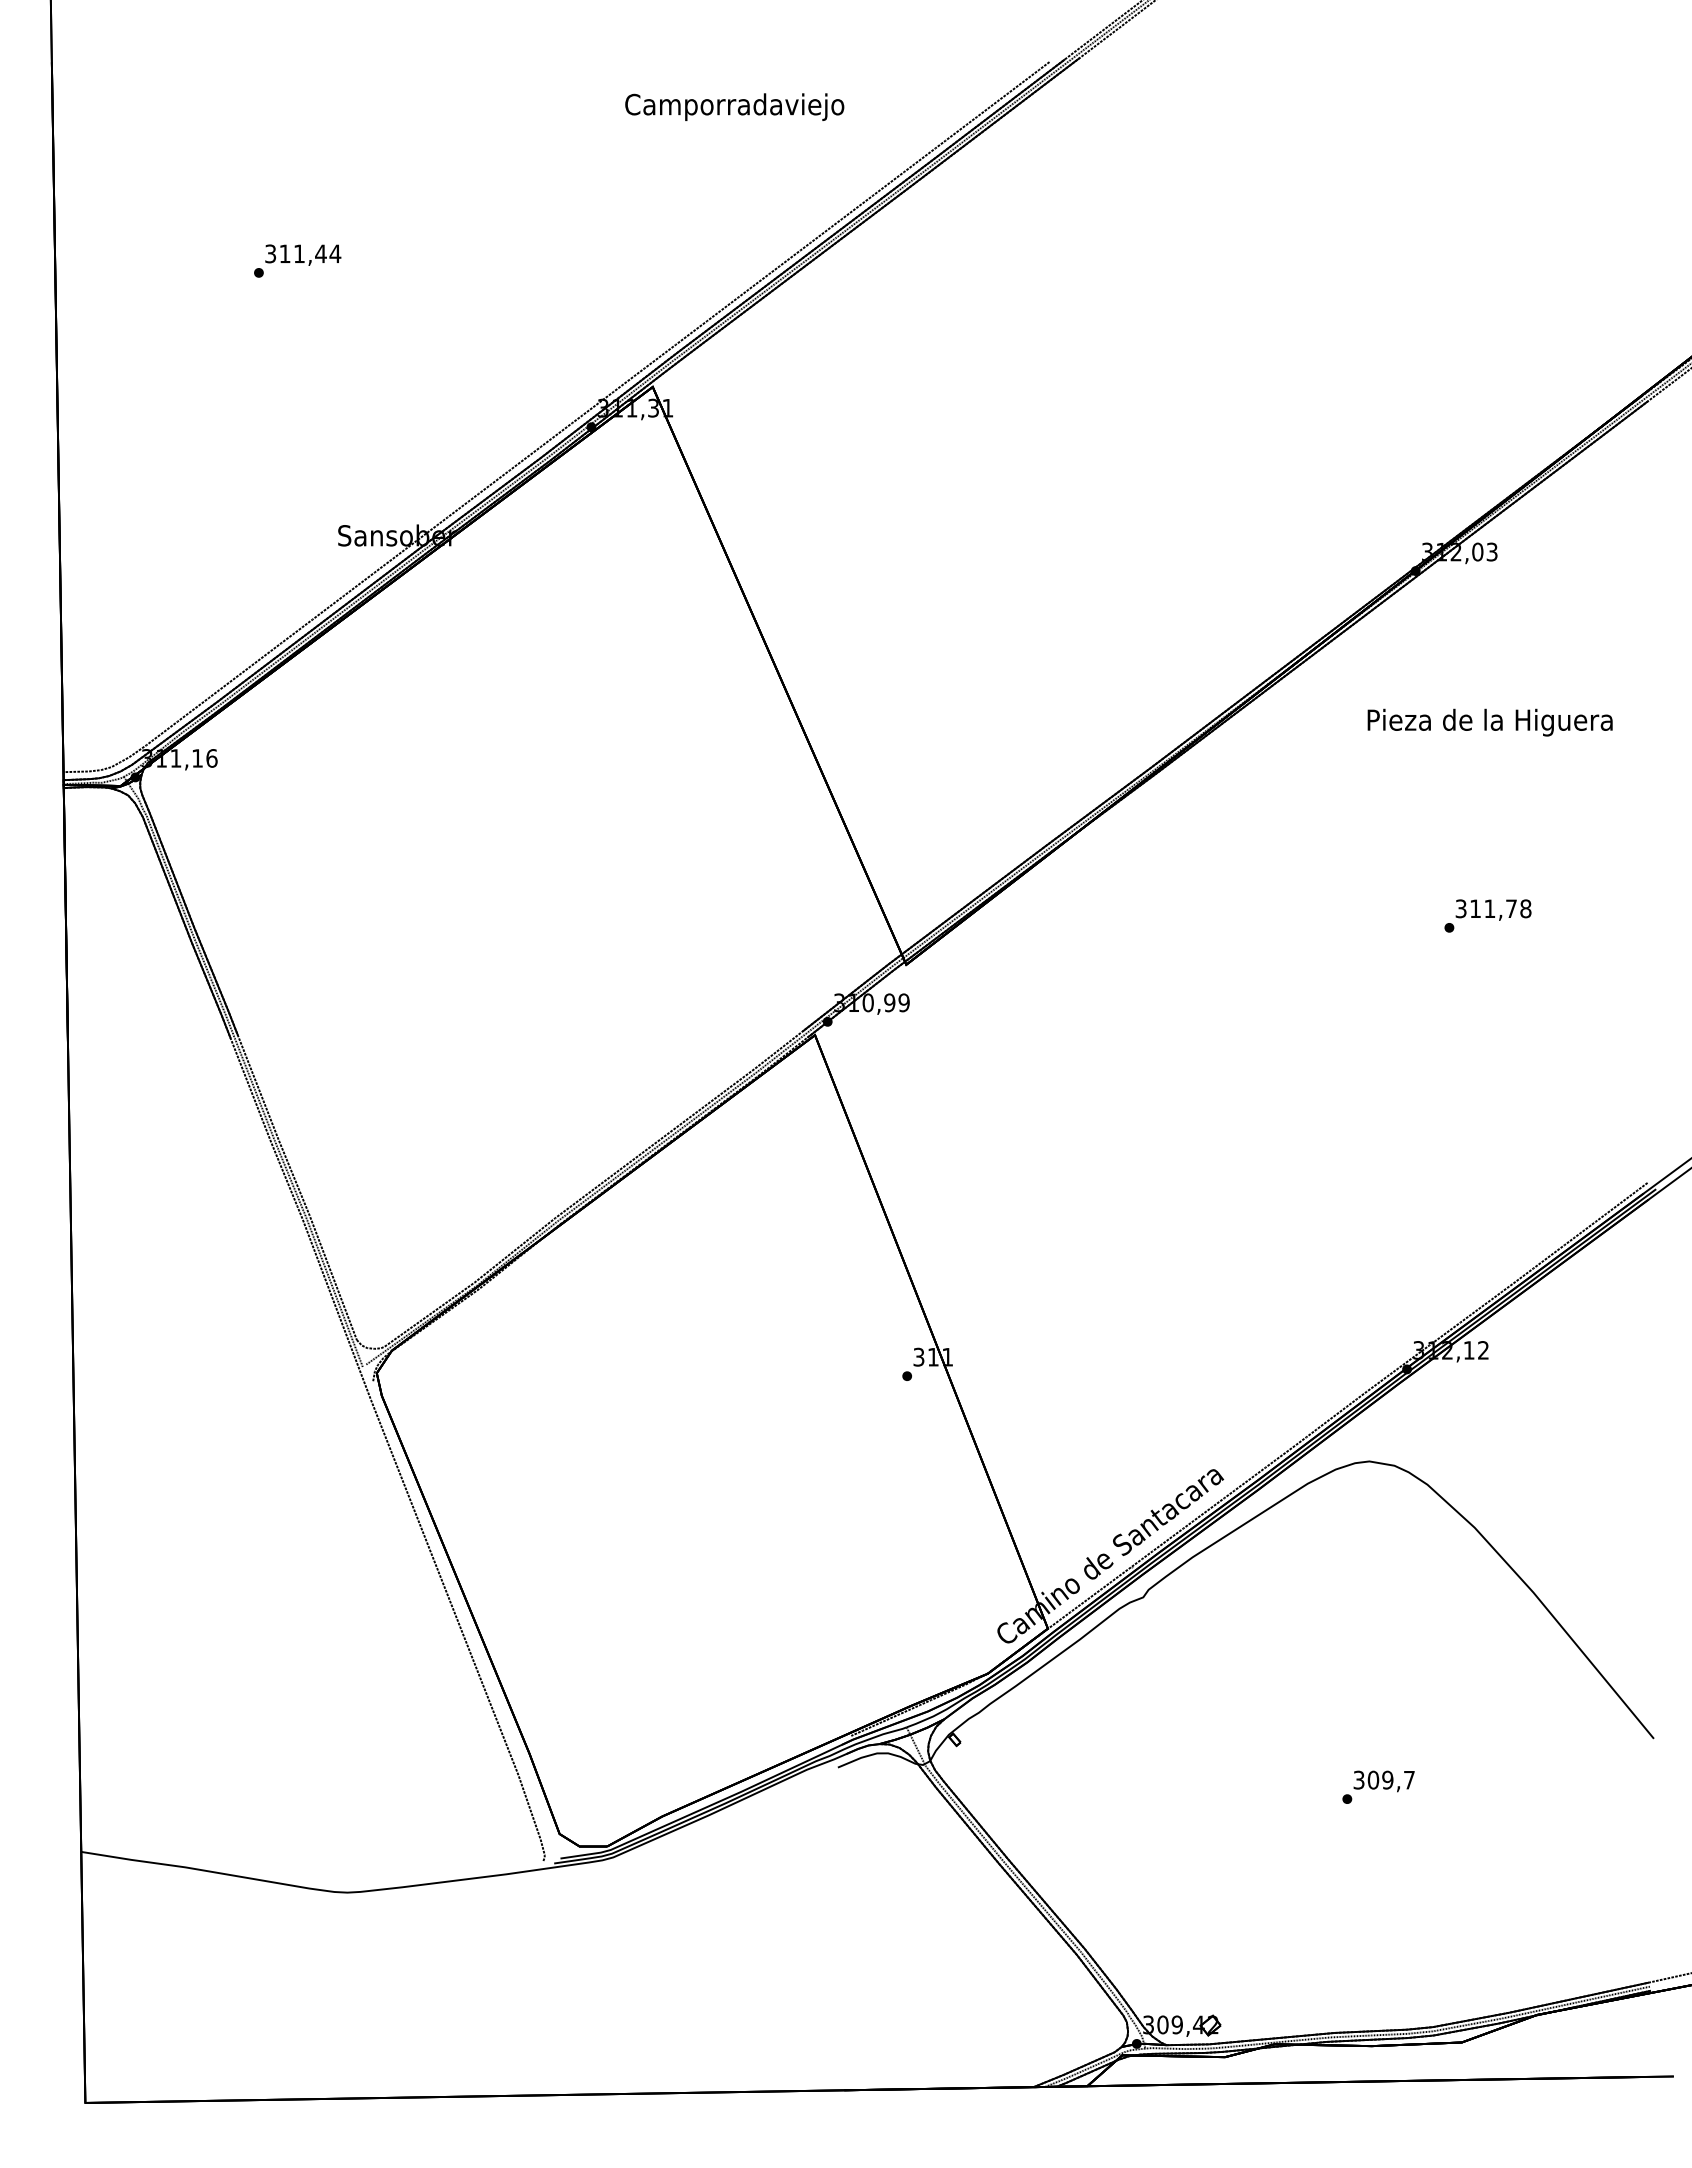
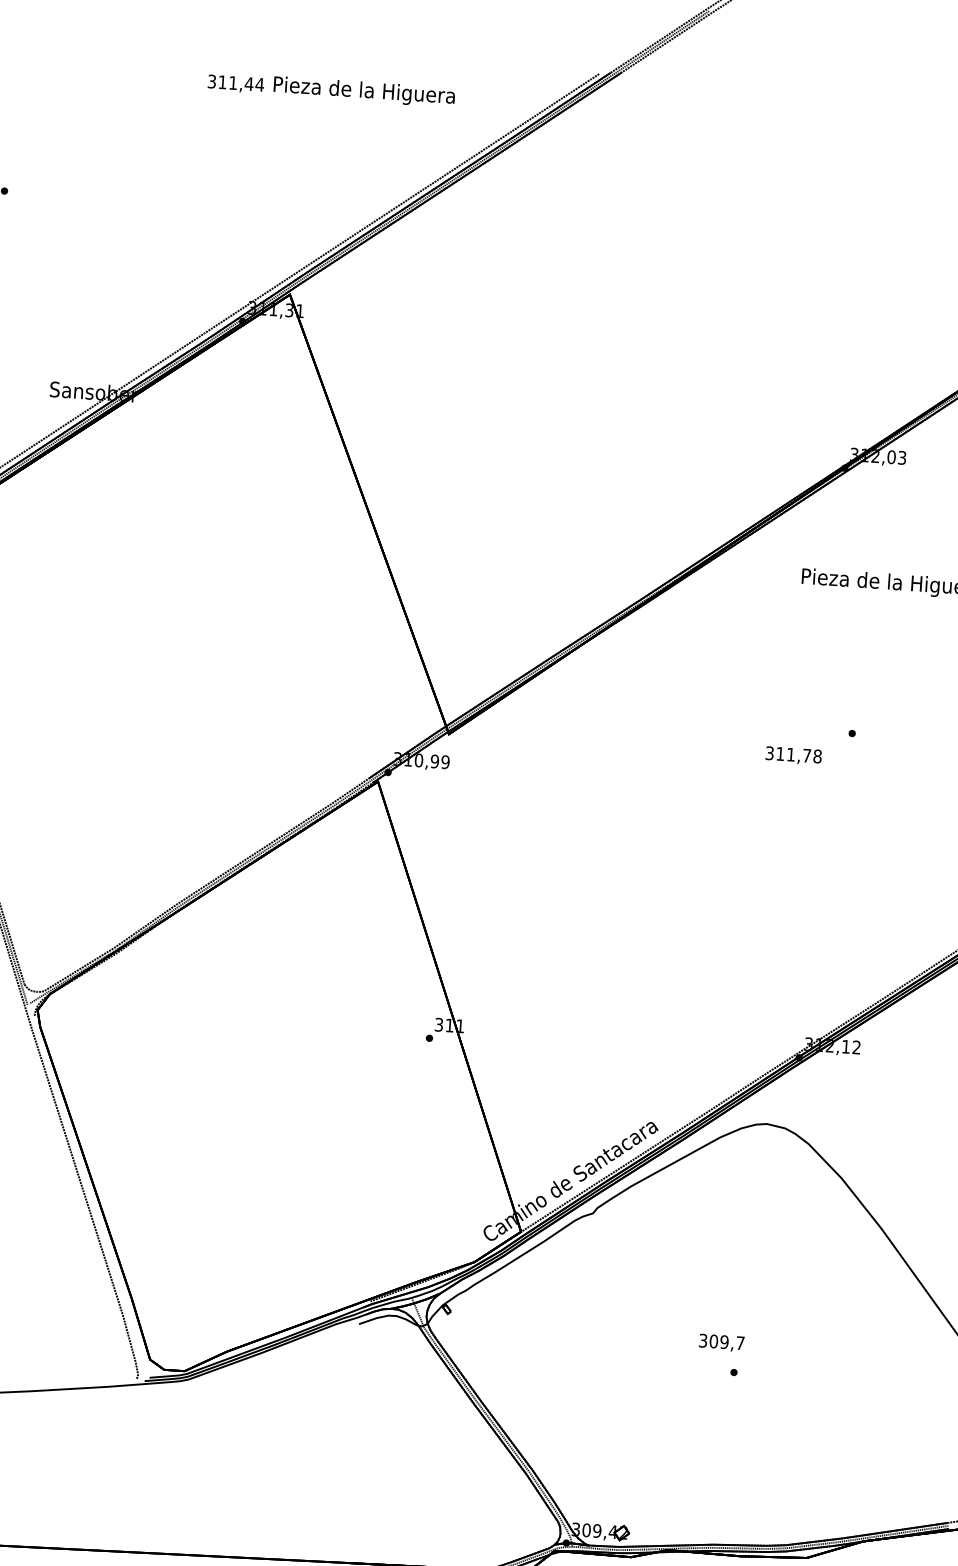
text: (734, 107) -> (364, 92), Camporradaviejo -> Pieza de la Higuera
text: (303, 254) -> (236, 83), moved
text: (1493, 909) -> (793, 755), moved
text: (1383, 1781) -> (721, 1342), moved

